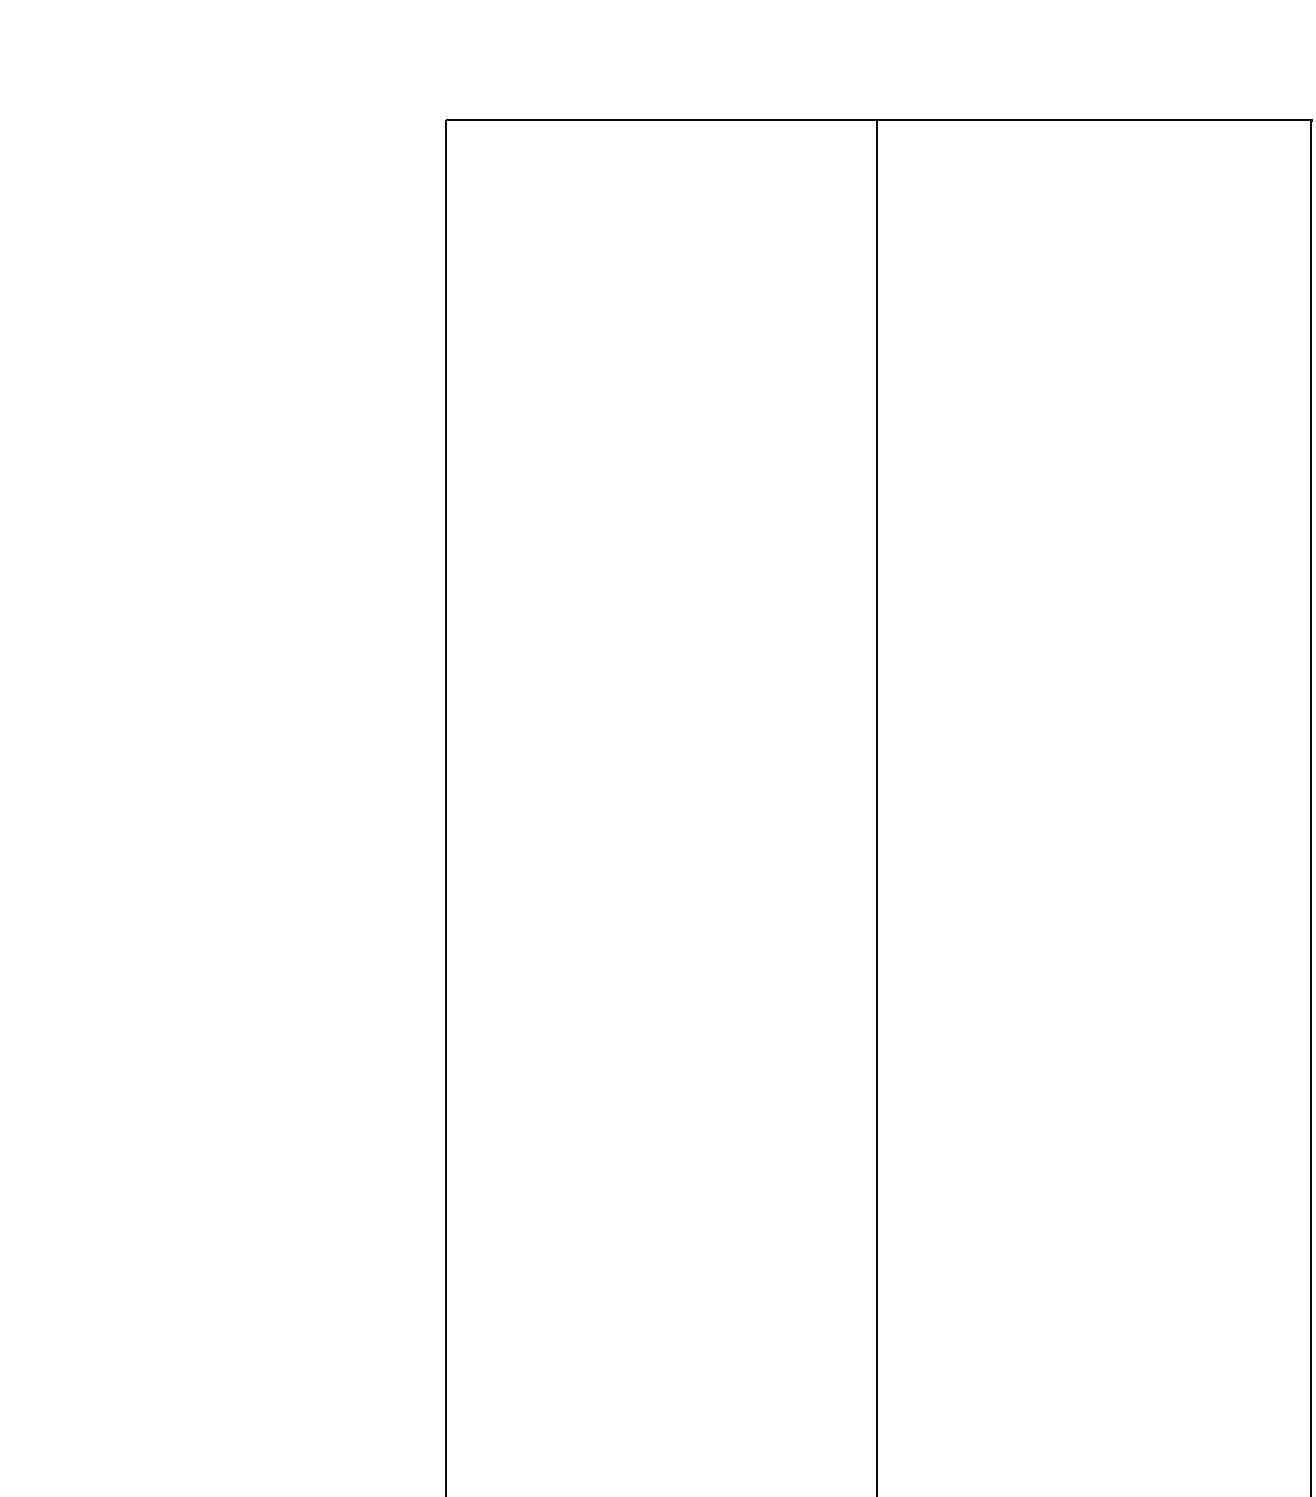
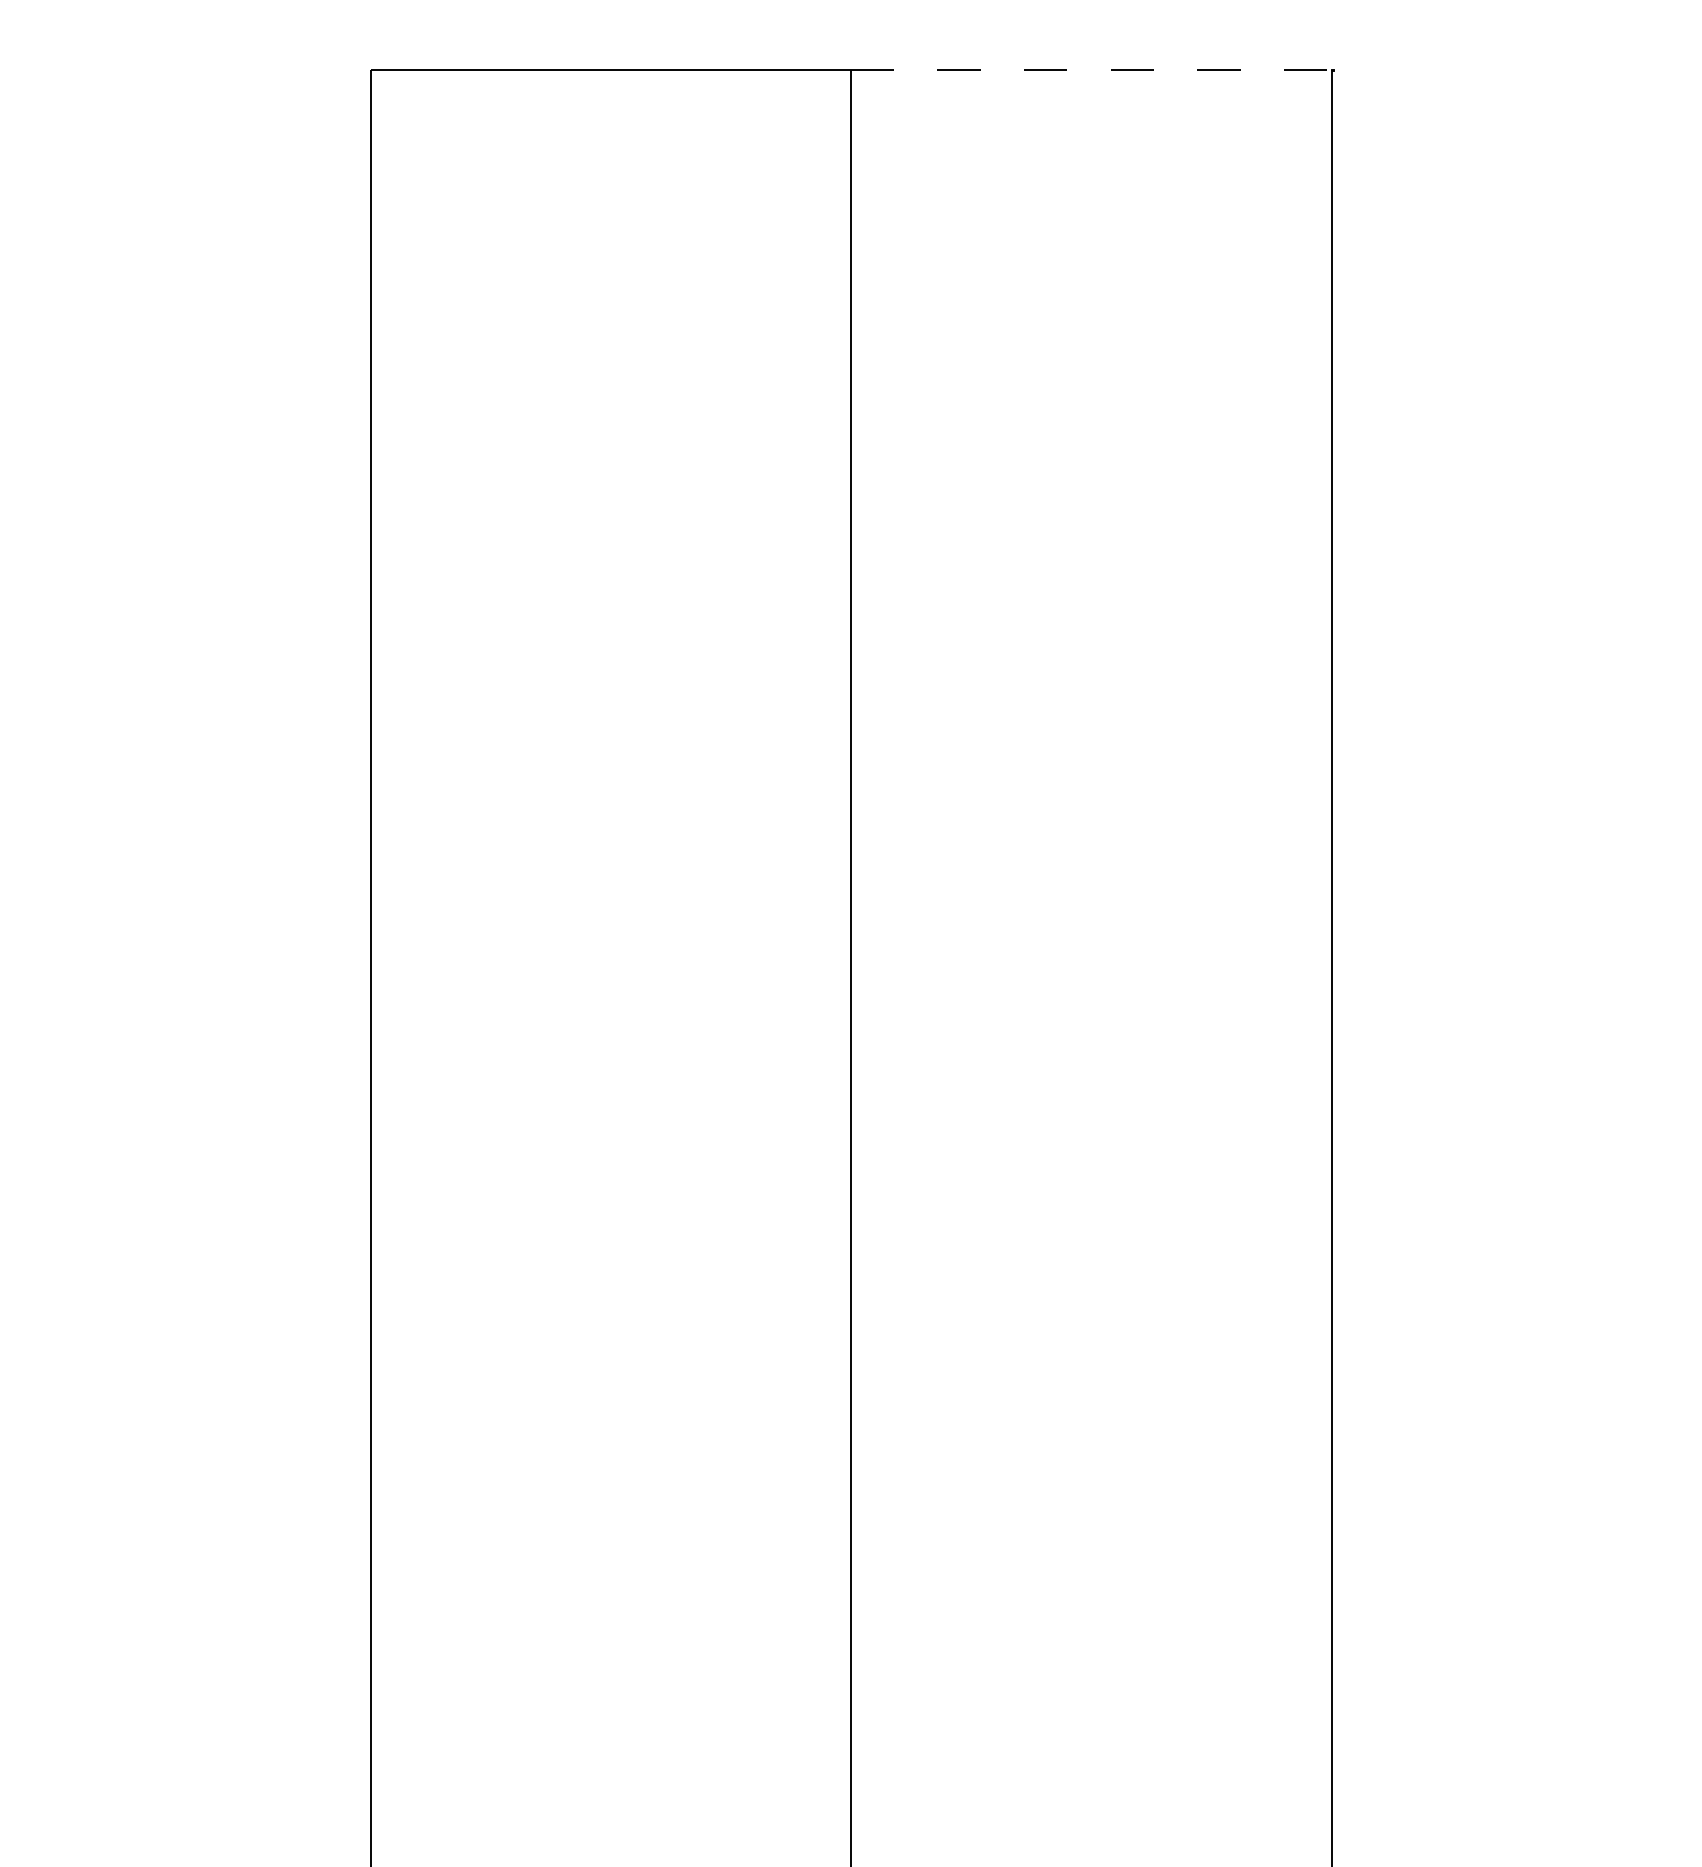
line: (1094, 120) -> (1091, 70), solid -> dashed

